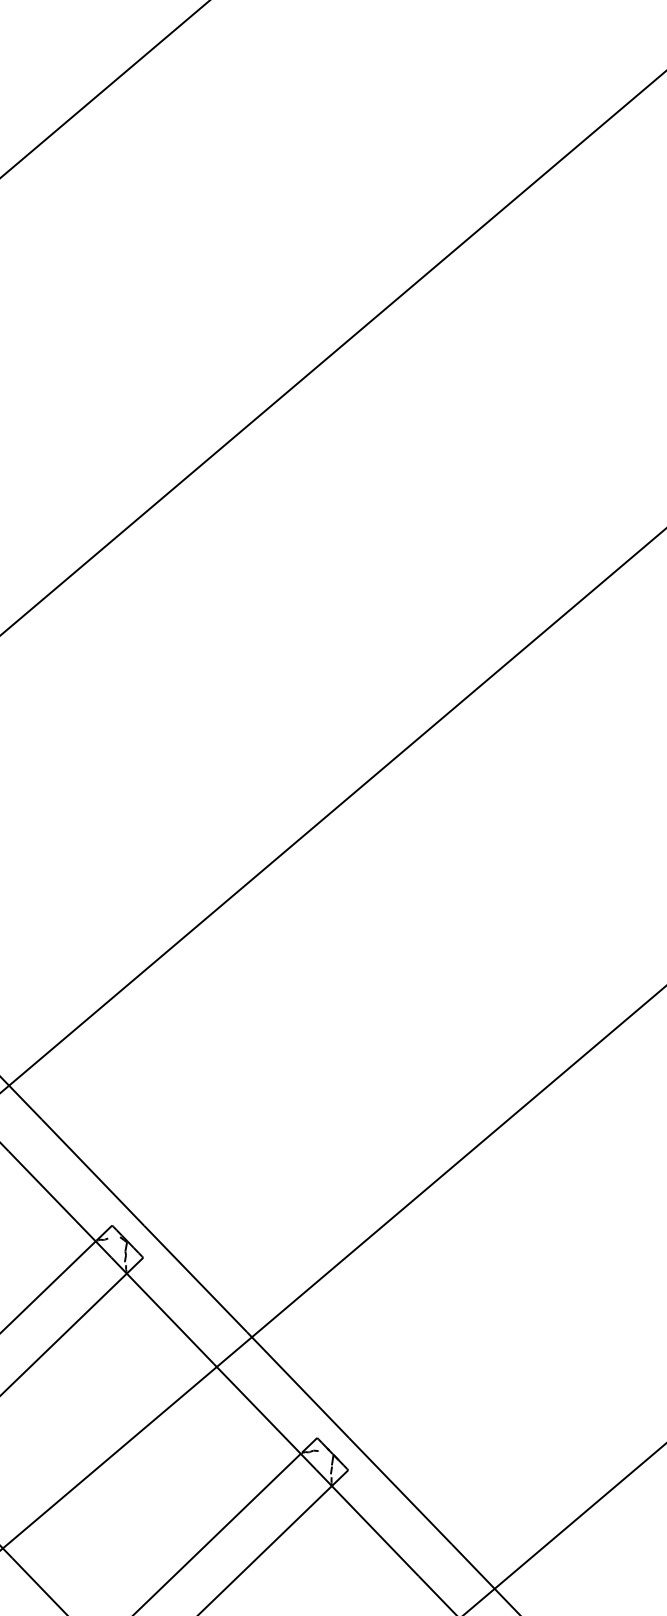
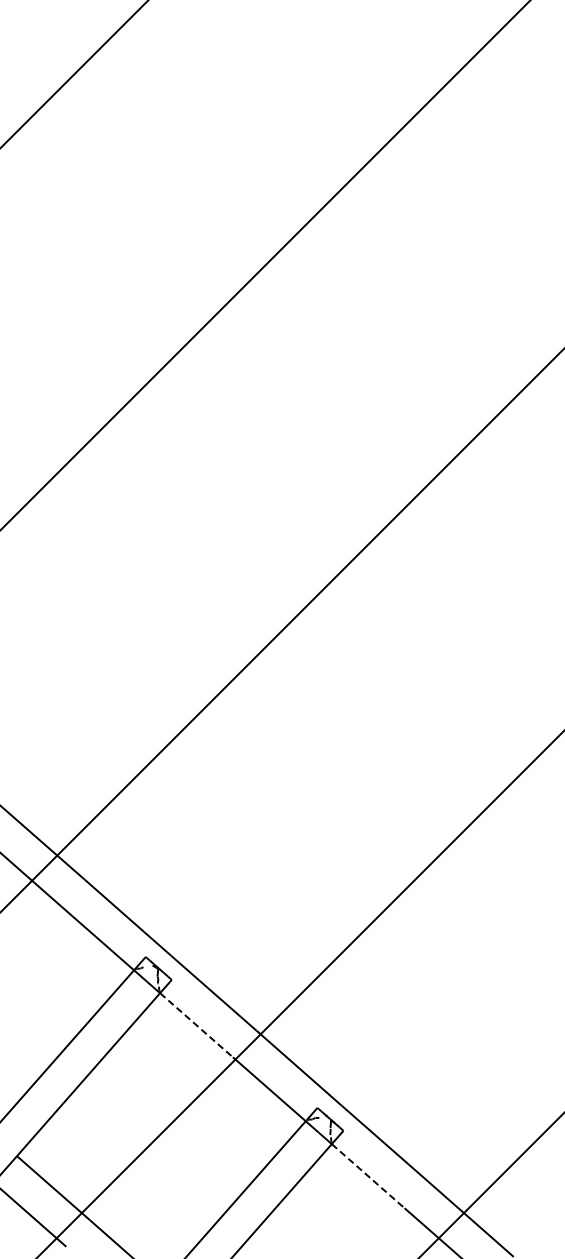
line: (170, 1319) -> (196, 1025), solid -> dashed
line: (375, 1531) -> (368, 1176), solid -> dashed

